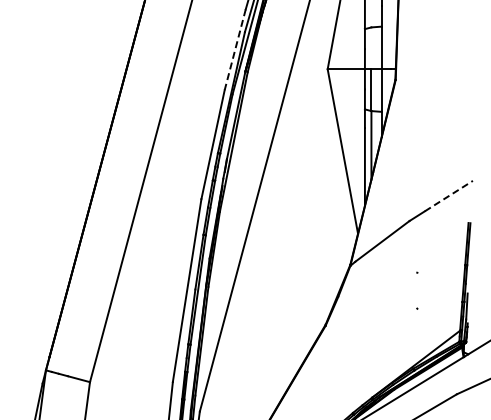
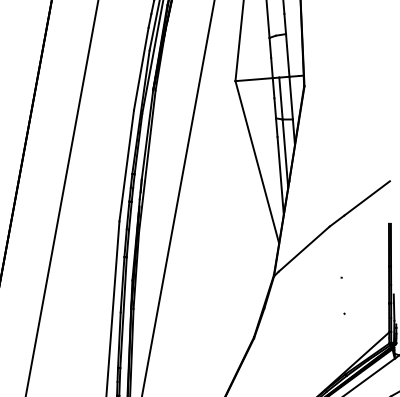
line: (235, 49) -> (141, 68), dashed -> solid
line: (449, 195) -> (367, 197), dashed -> solid

